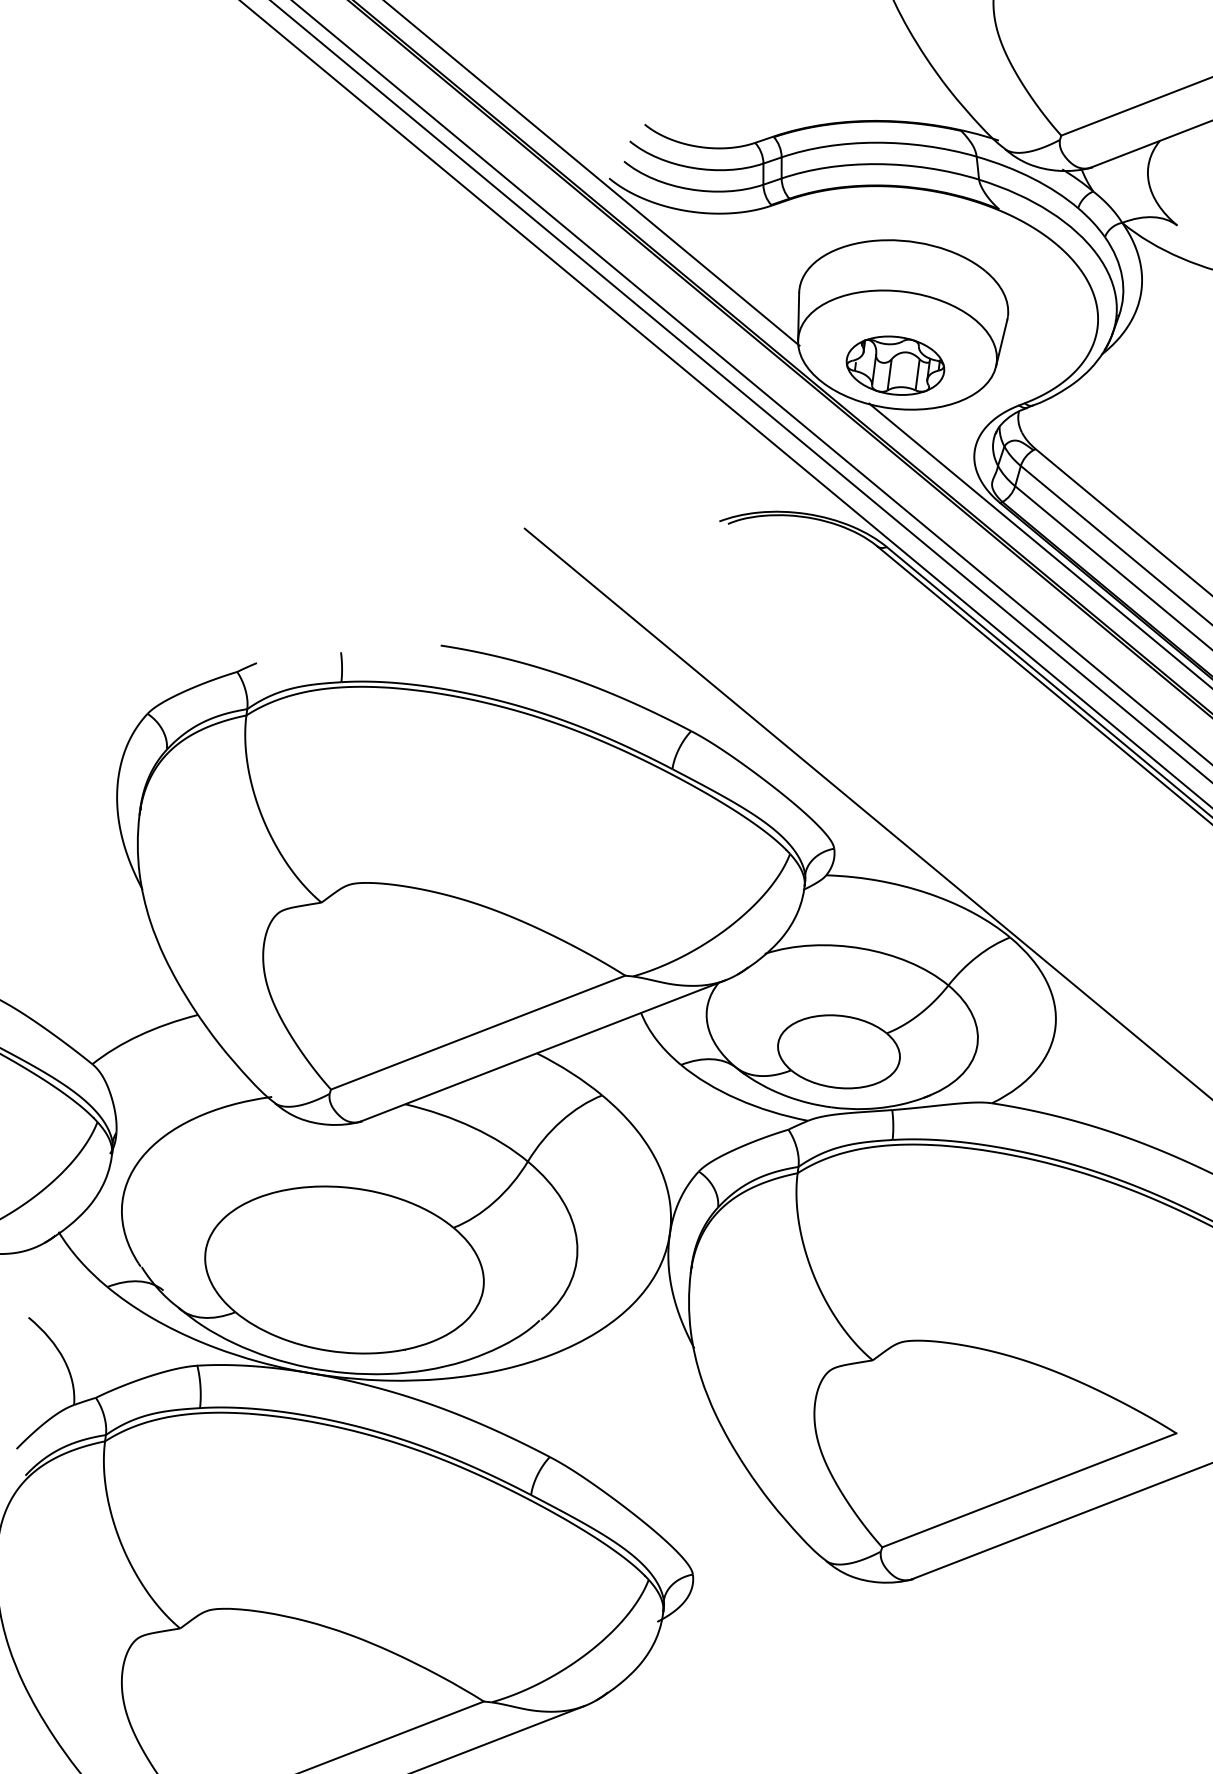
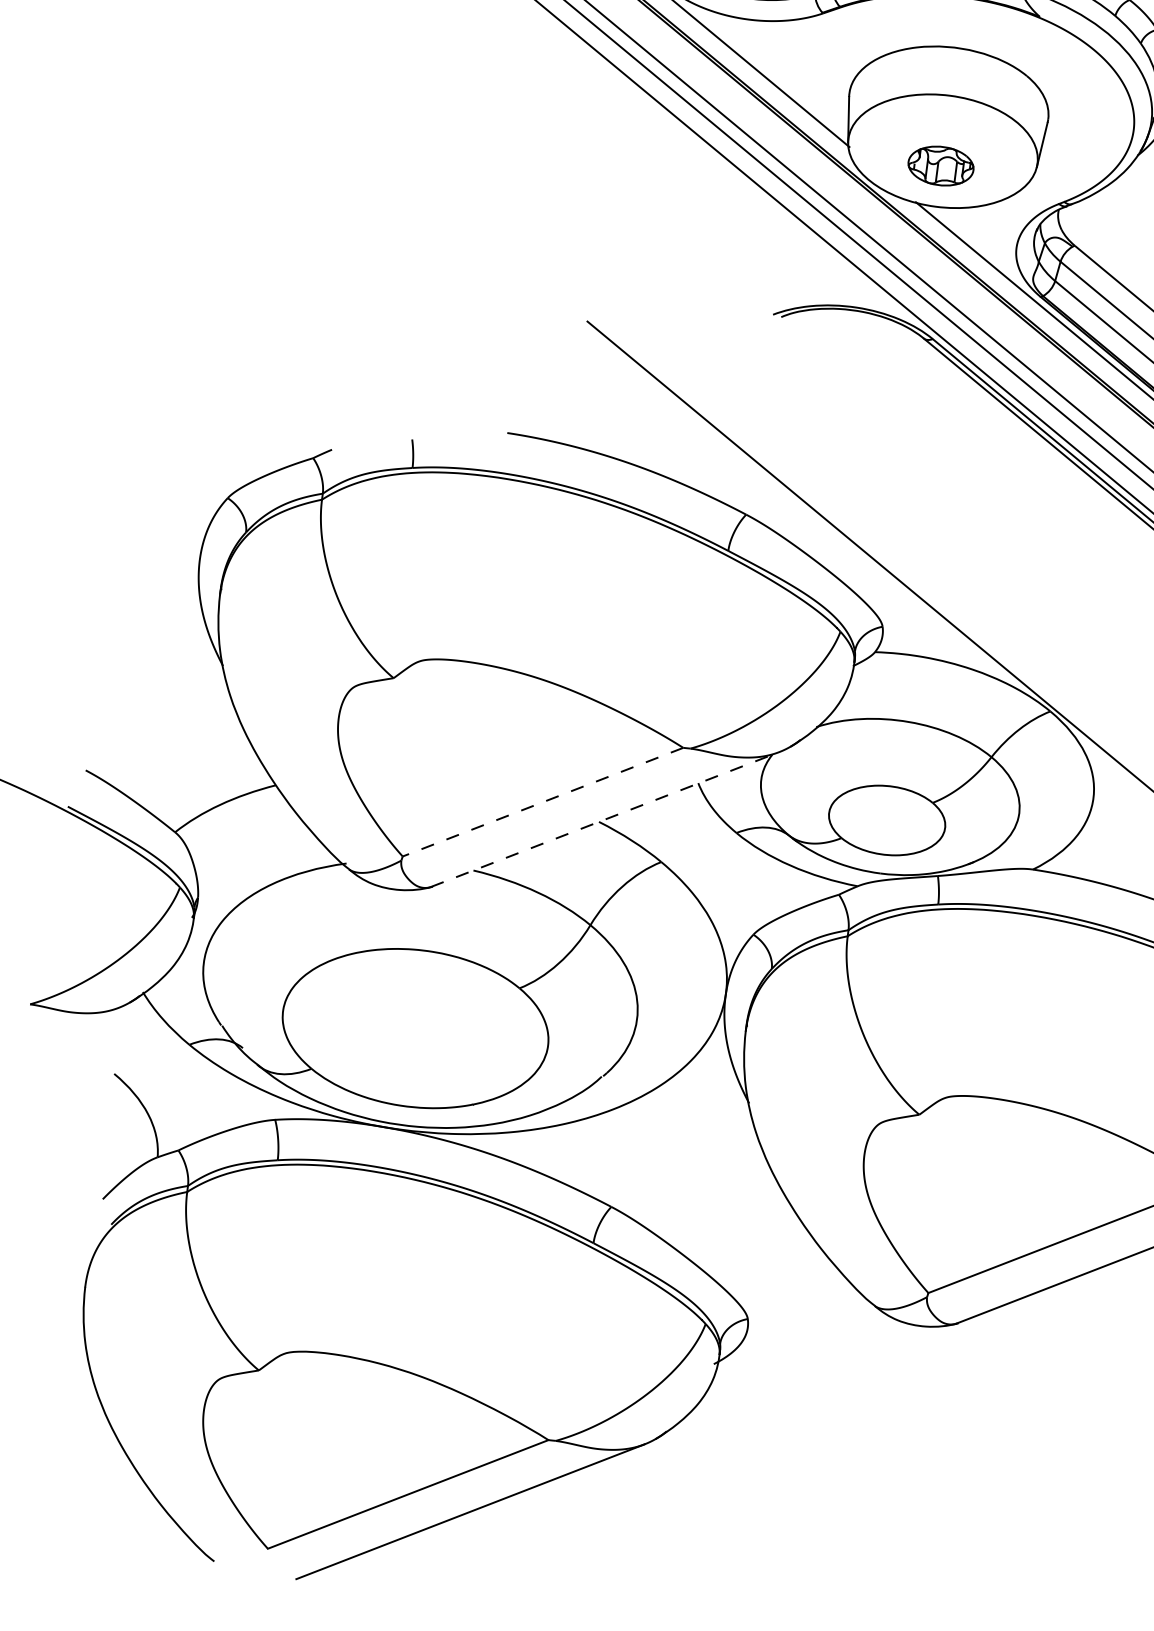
part: (895, 365) -> (941, 165), size x0.7
line: (478, 1032) -> (543, 802), solid -> dashed
line: (543, 1050) -> (605, 819), solid -> dashed

